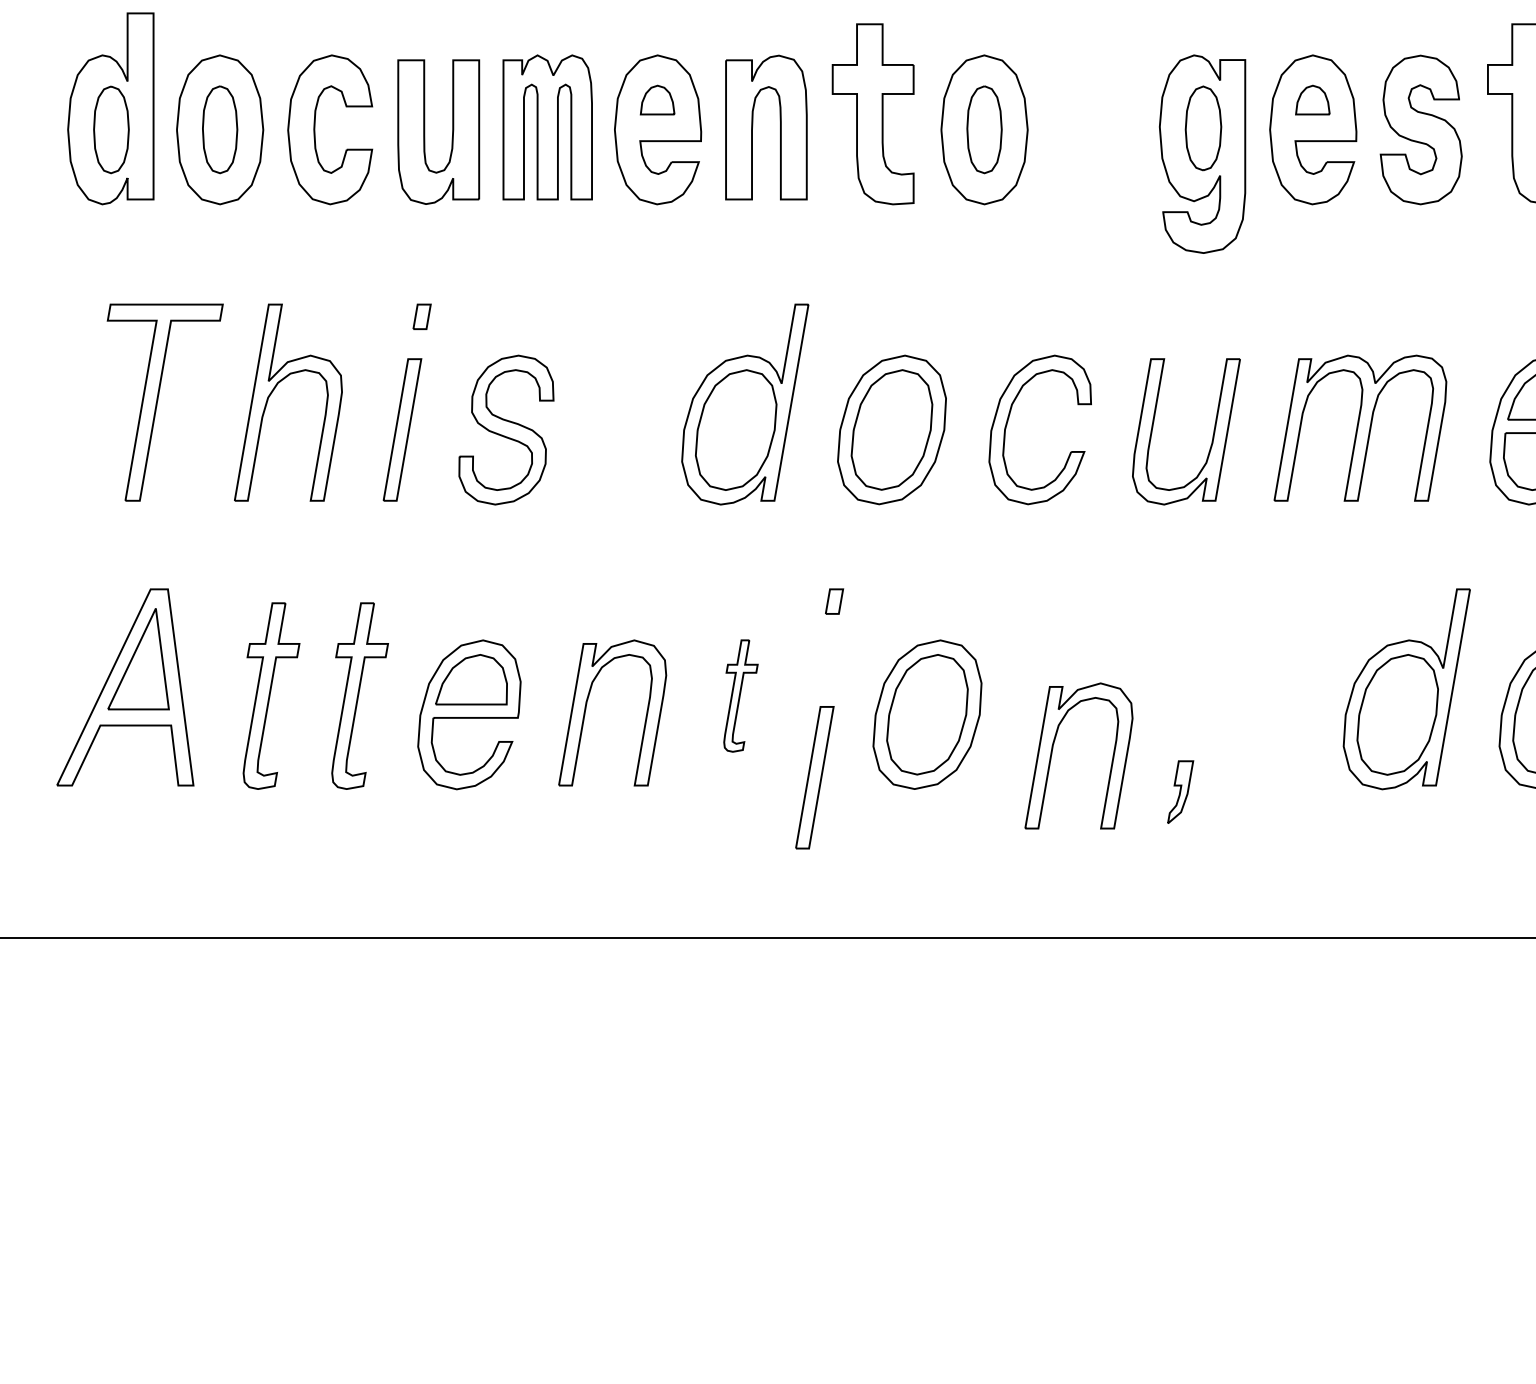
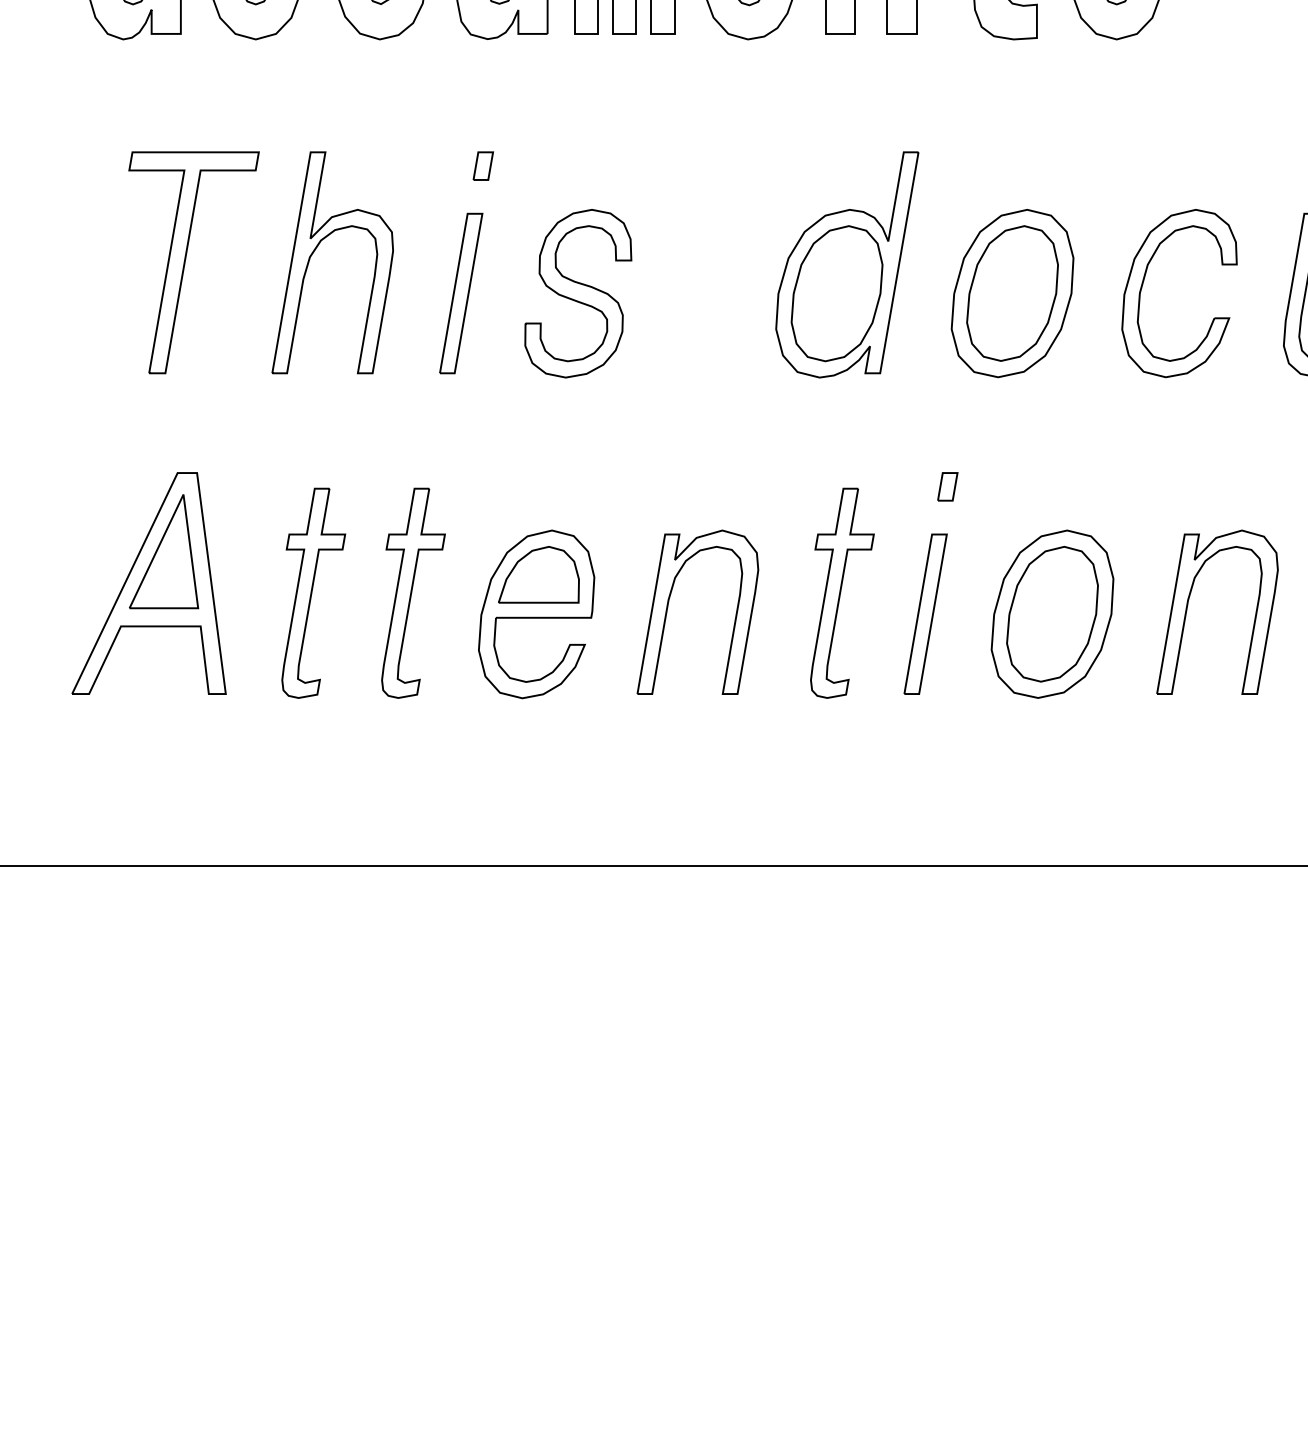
part: (740, 695) -> (841, 592), size x1.67
part: (1053, 748) -> (1188, 603), moved
part: (814, 777) -> (925, 613), moved

